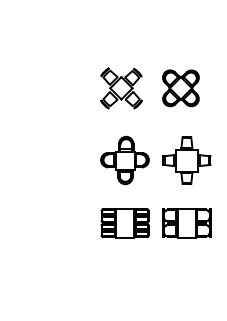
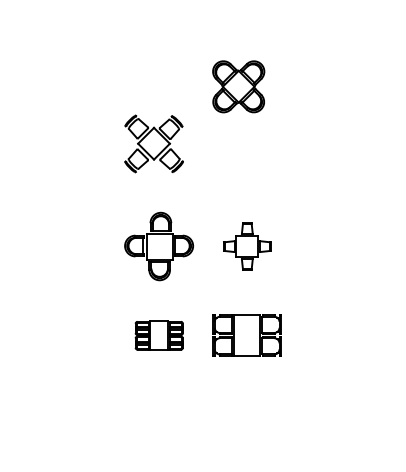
part: (180, 88) -> (238, 86), moved
part: (187, 160) -> (247, 246), size x0.7
part: (124, 223) -> (158, 335), size x0.7

